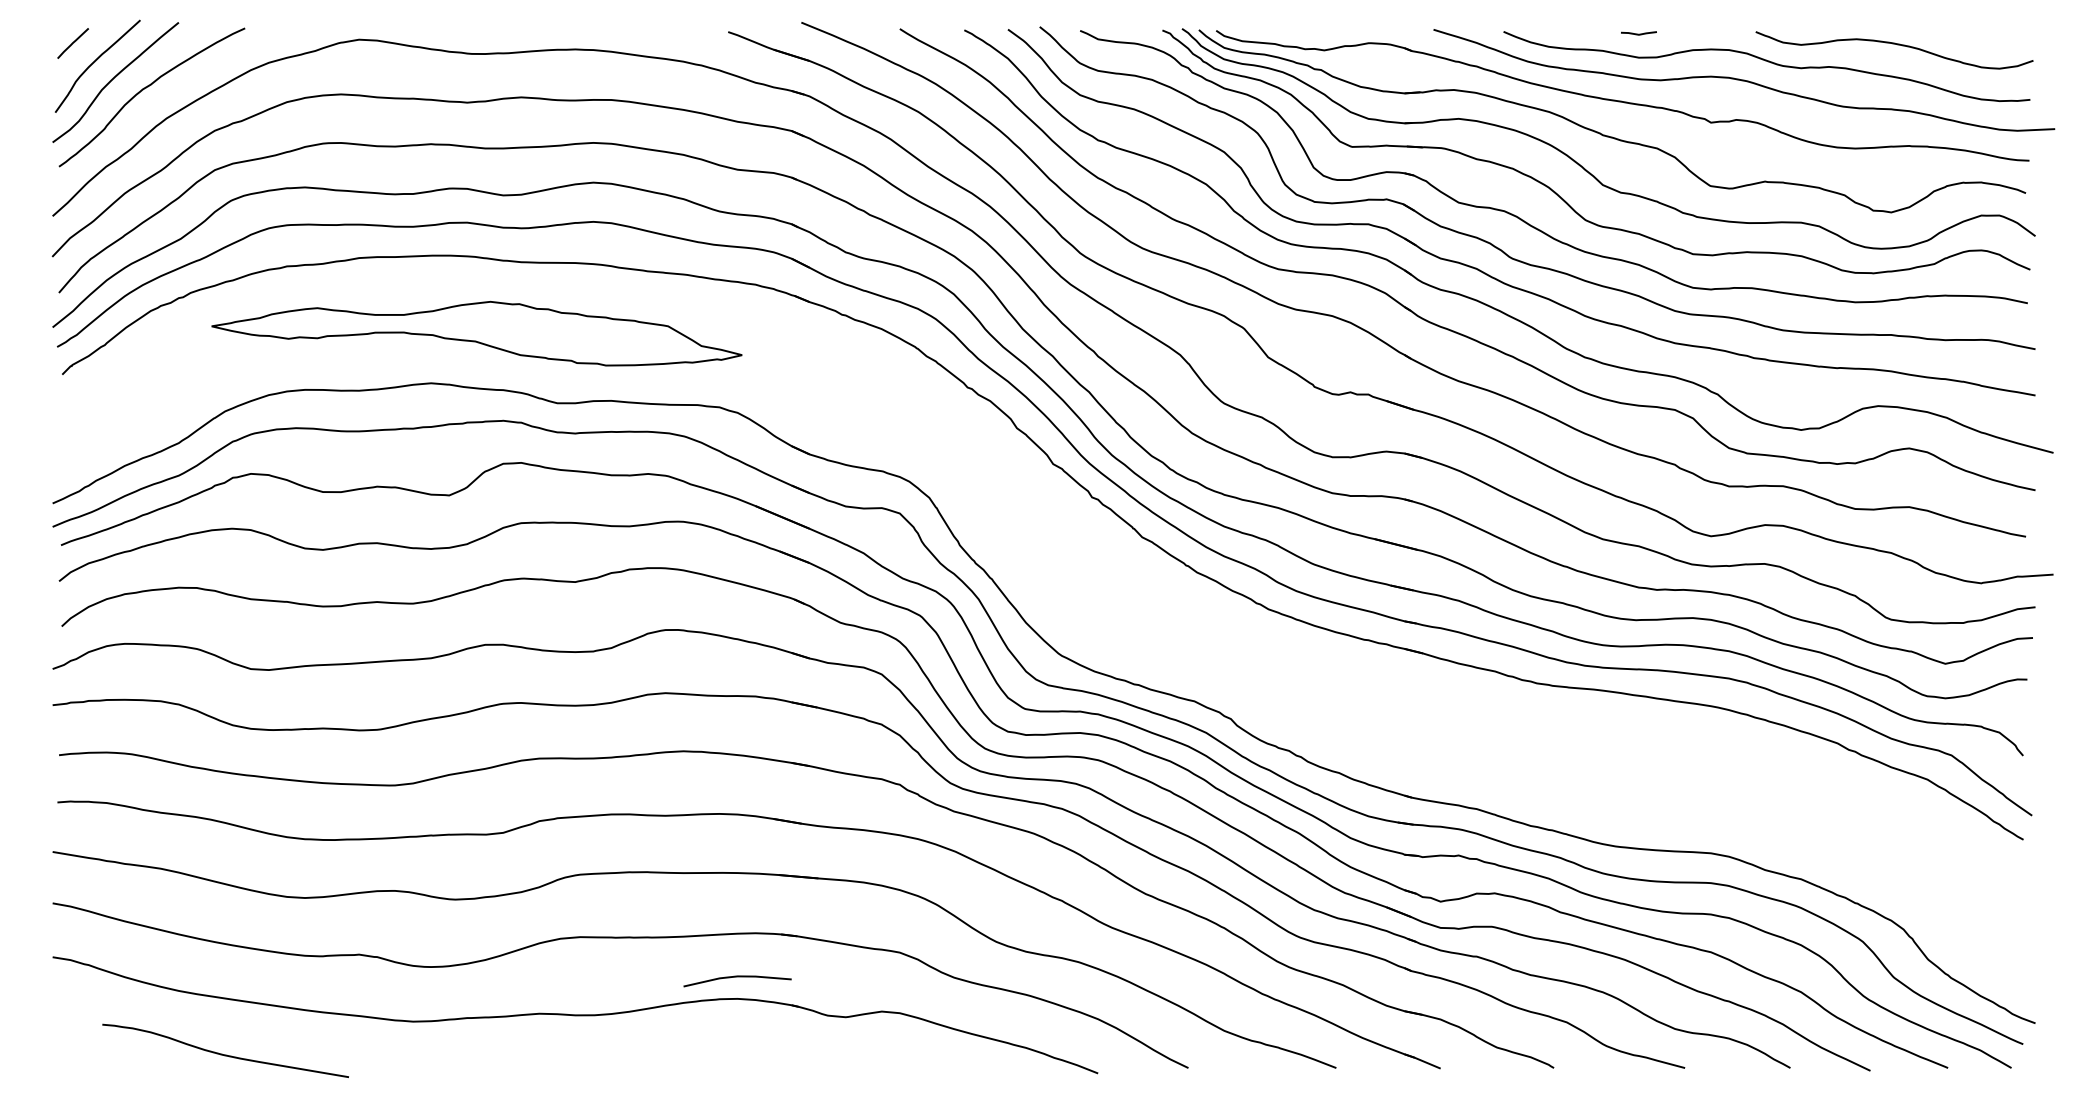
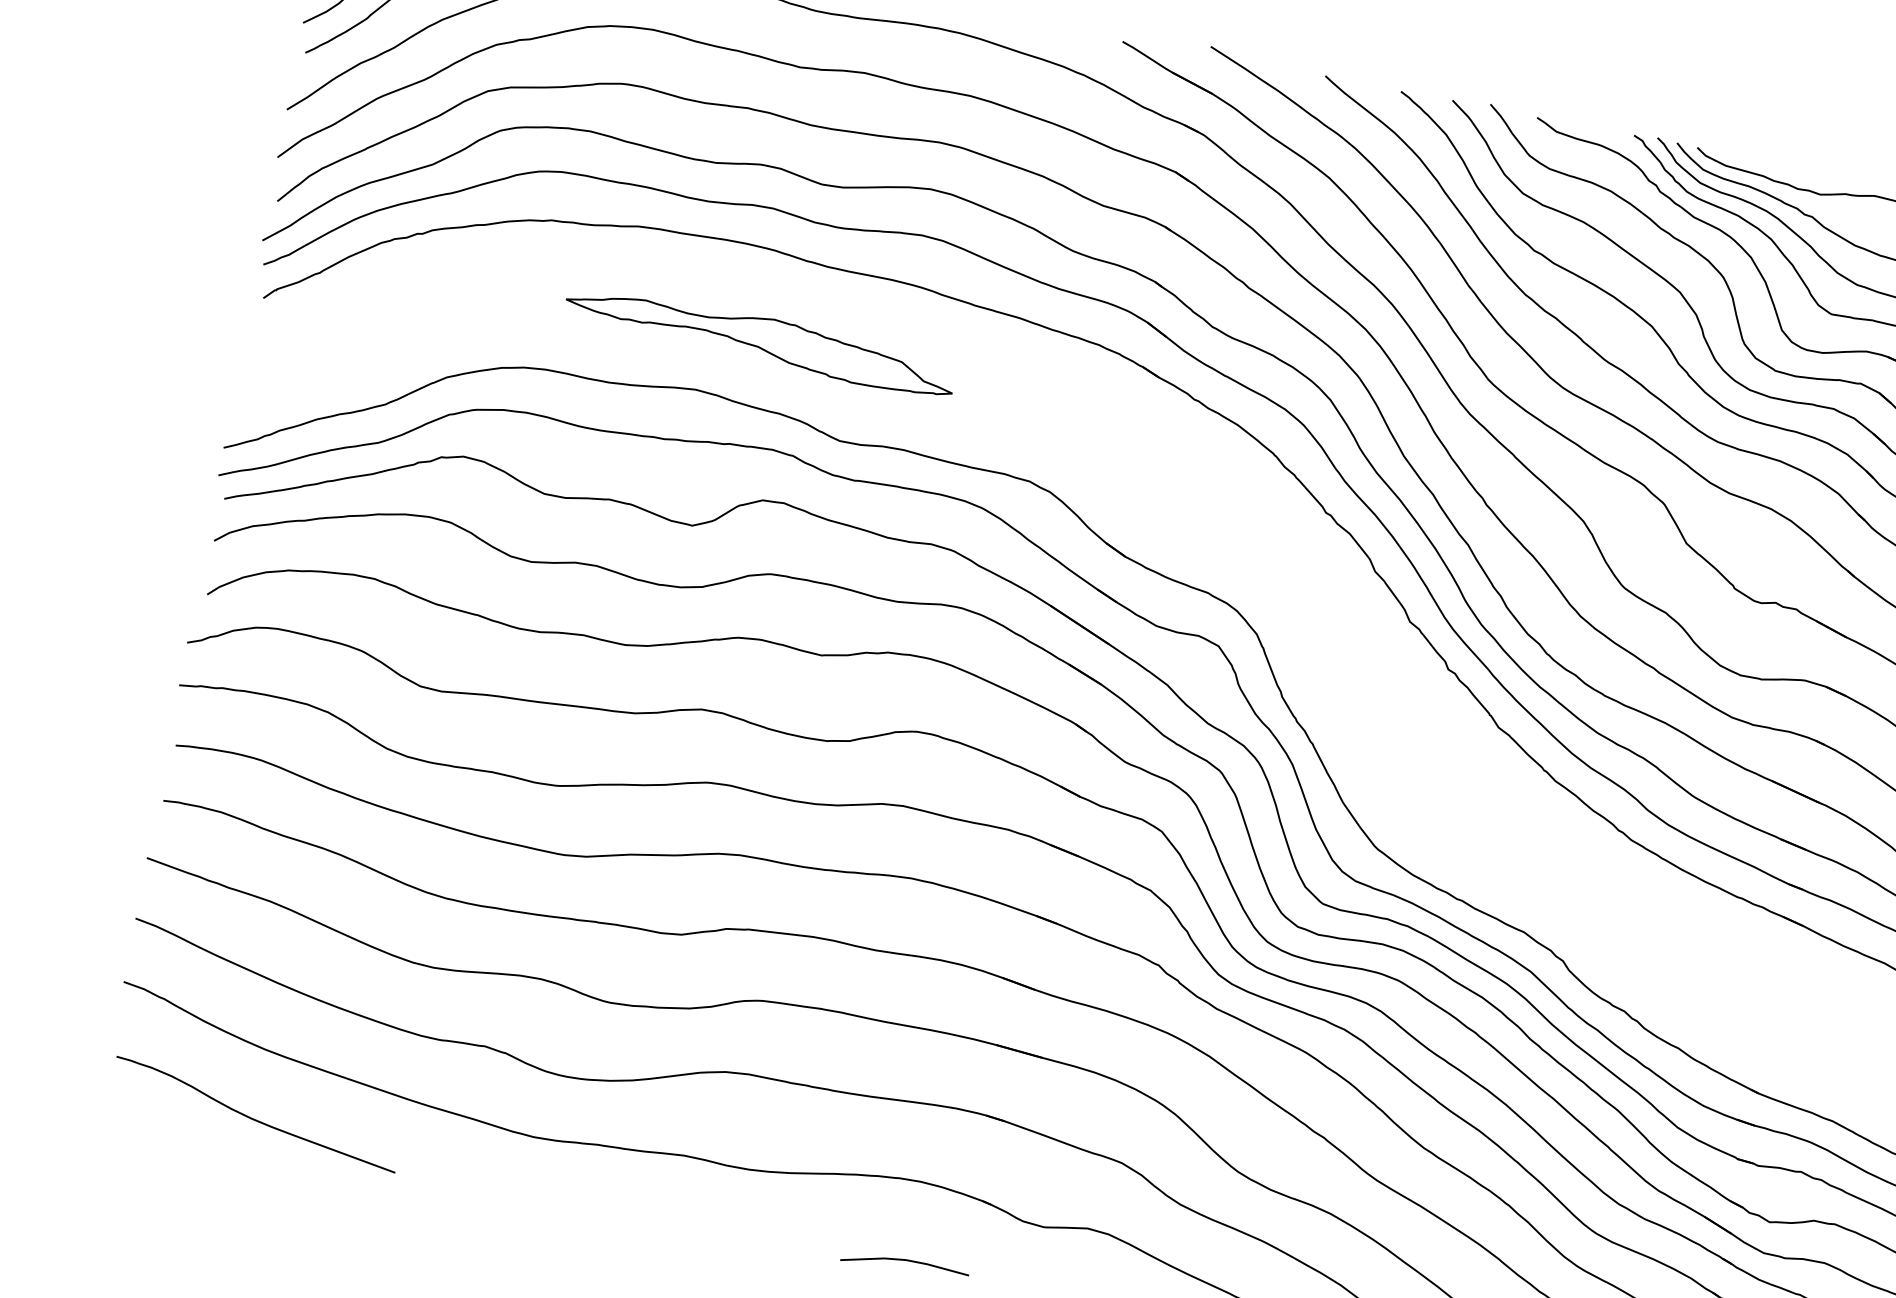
part: (476, 333) -> (759, 341), size x0.62
line: (737, 977) -> (905, 1261), moved
curve: (225, 1054) -> (254, 1118), moved

